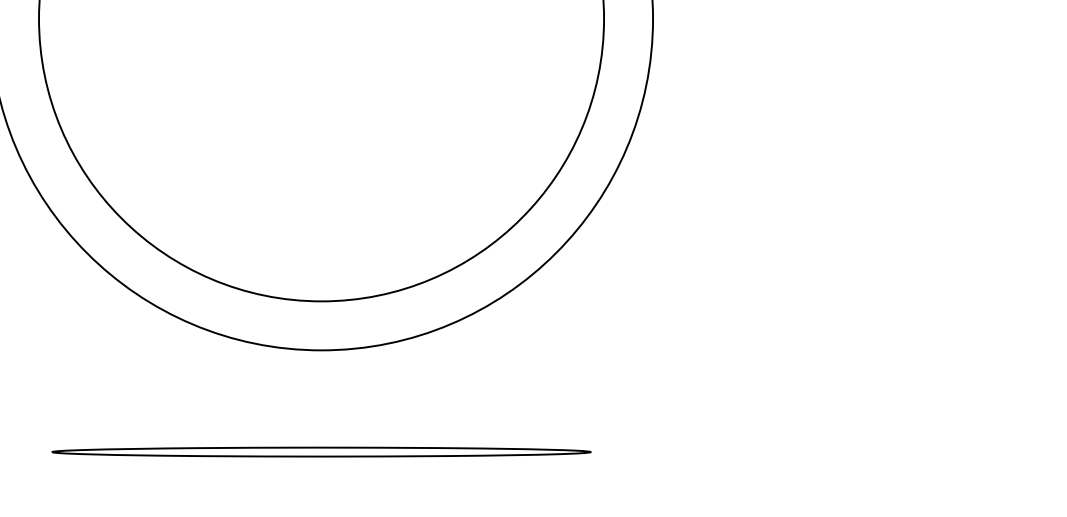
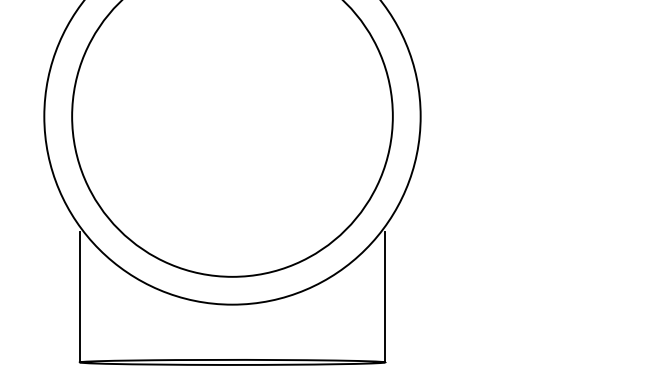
line: (51, 337) -> (79, 297), added
line: (591, 337) -> (385, 297), added

